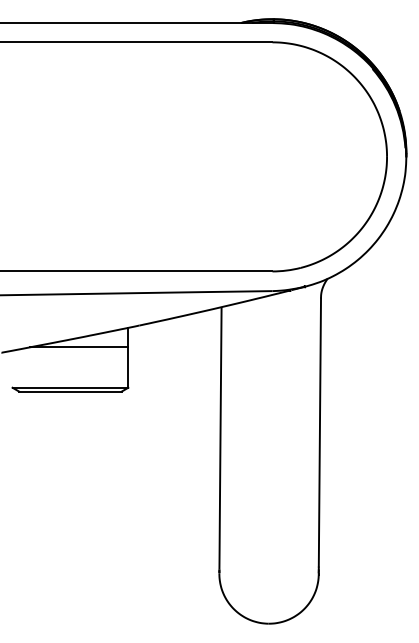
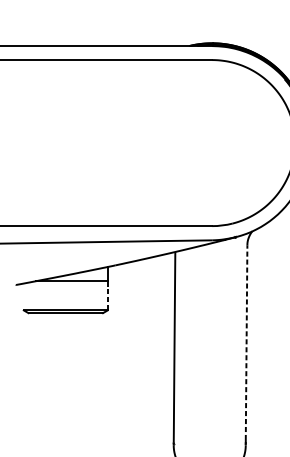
line: (128, 367) -> (107, 295), solid -> dashed
line: (319, 432) -> (246, 342), solid -> dashed

